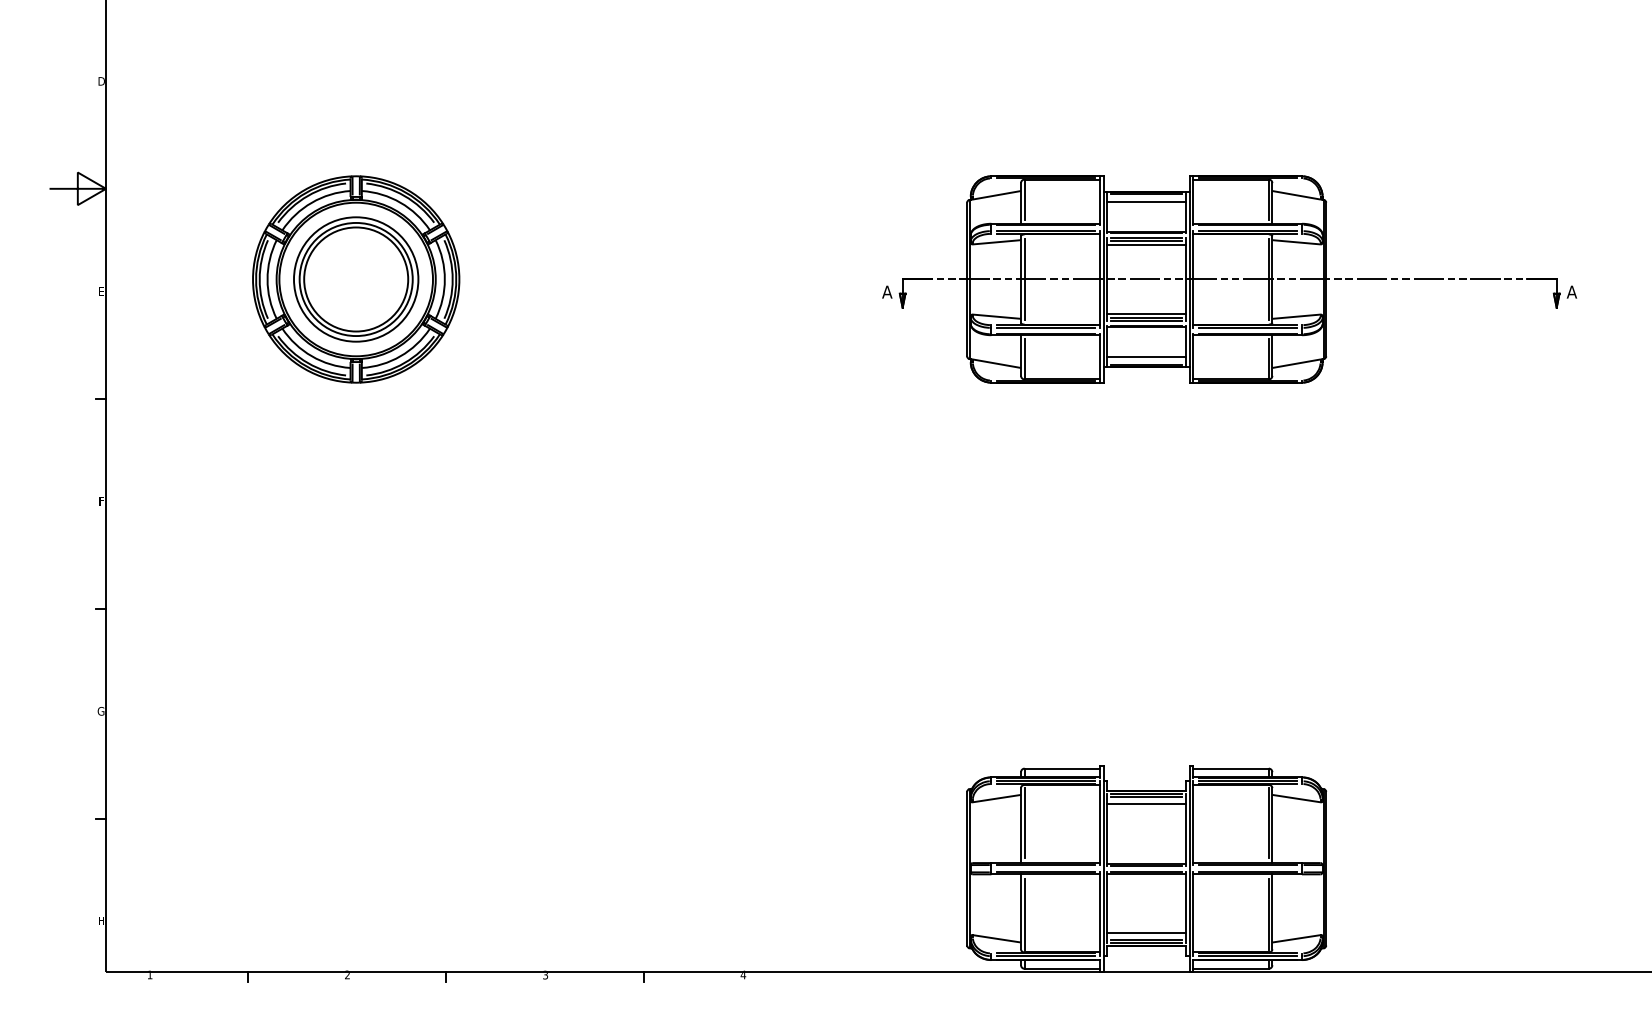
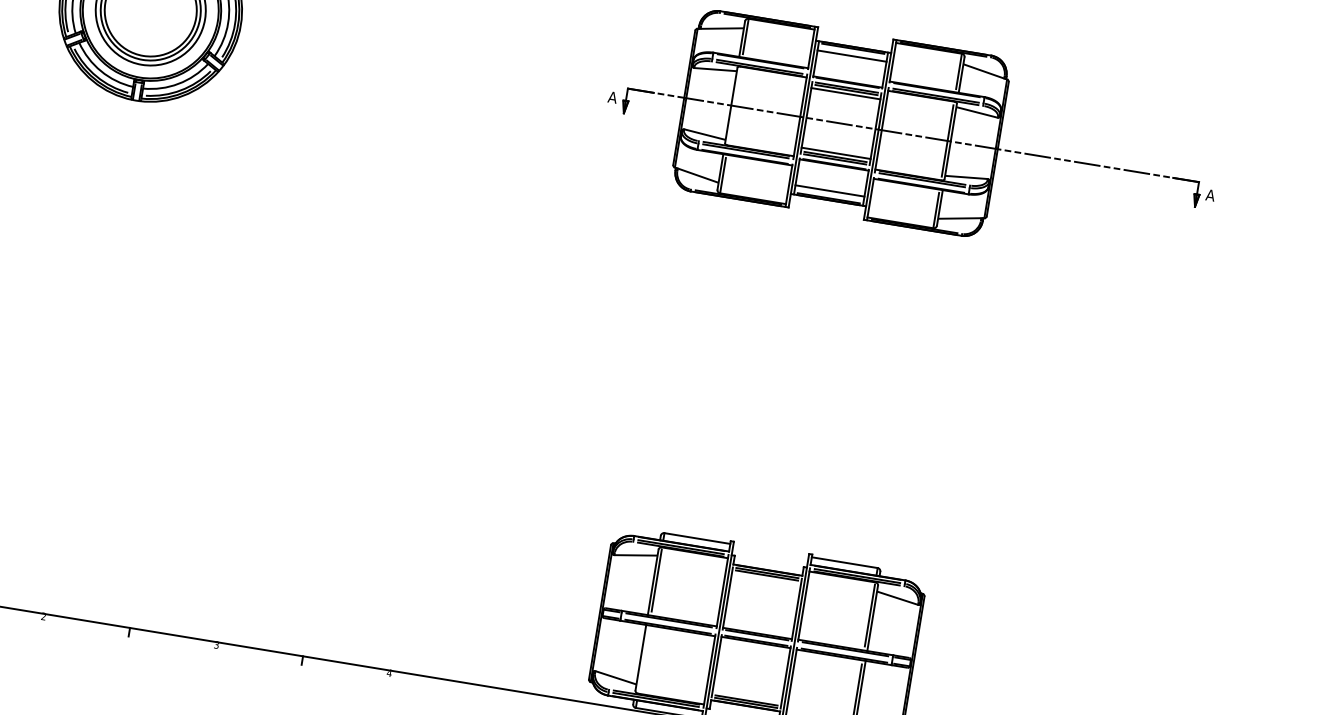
line: (1024, 279) -> (734, 106), removed
line: (1146, 804) -> (765, 581), removed
line: (1024, 914) -> (643, 660), removed
line: (1146, 933) -> (747, 694), removed

